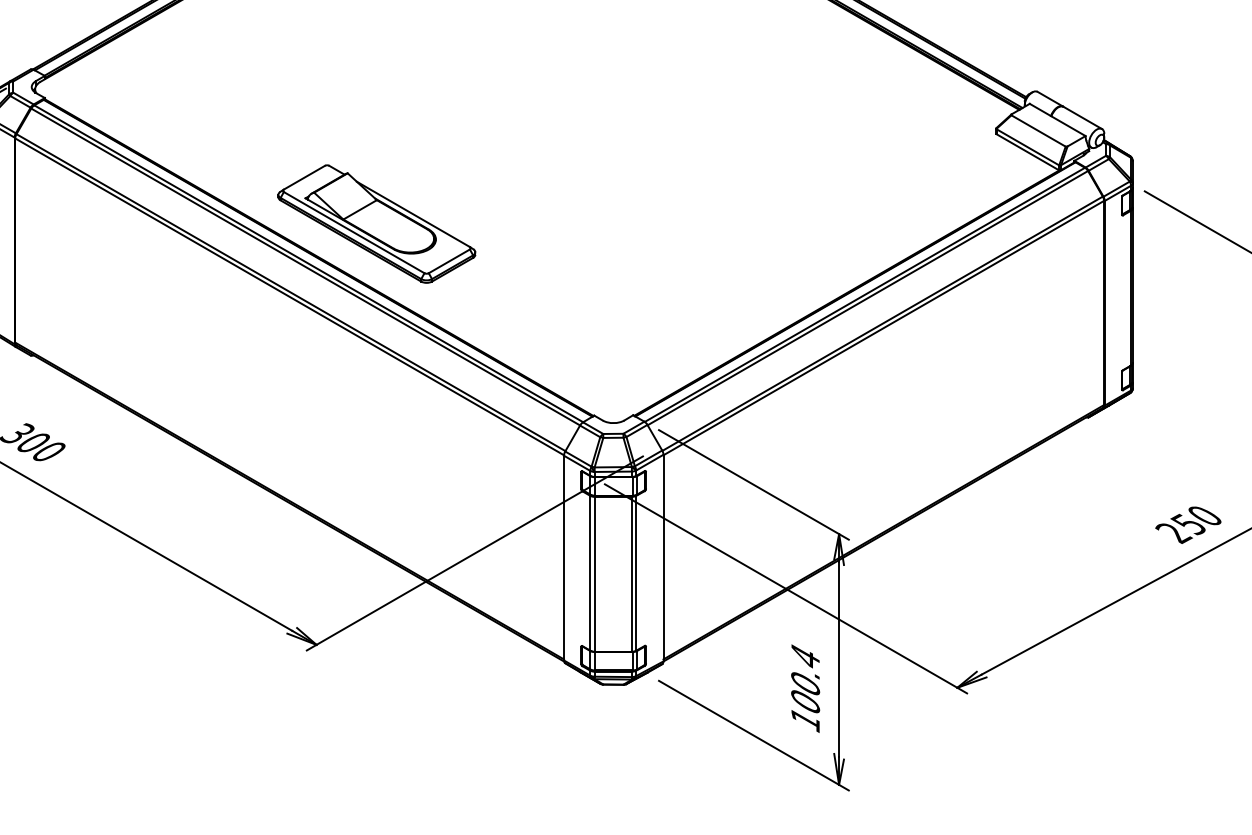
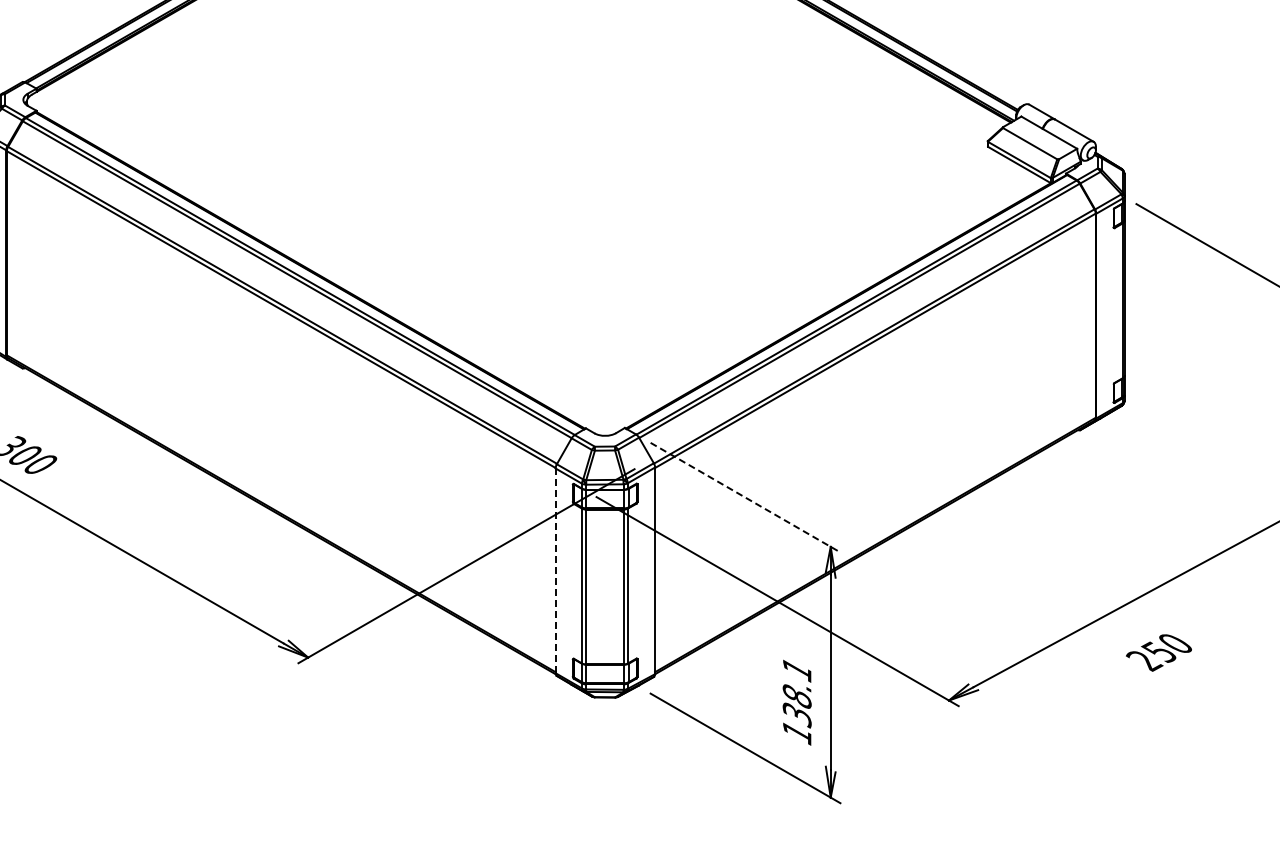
part: (376, 223) -> (368, 236), removed
line: (753, 484) -> (745, 497), solid -> dashed
text: (1187, 524) -> (1158, 652), moved
line: (563, 557) -> (555, 570), solid -> dashed
text: (804, 679) -> (796, 692), 100.4 -> 138.1

